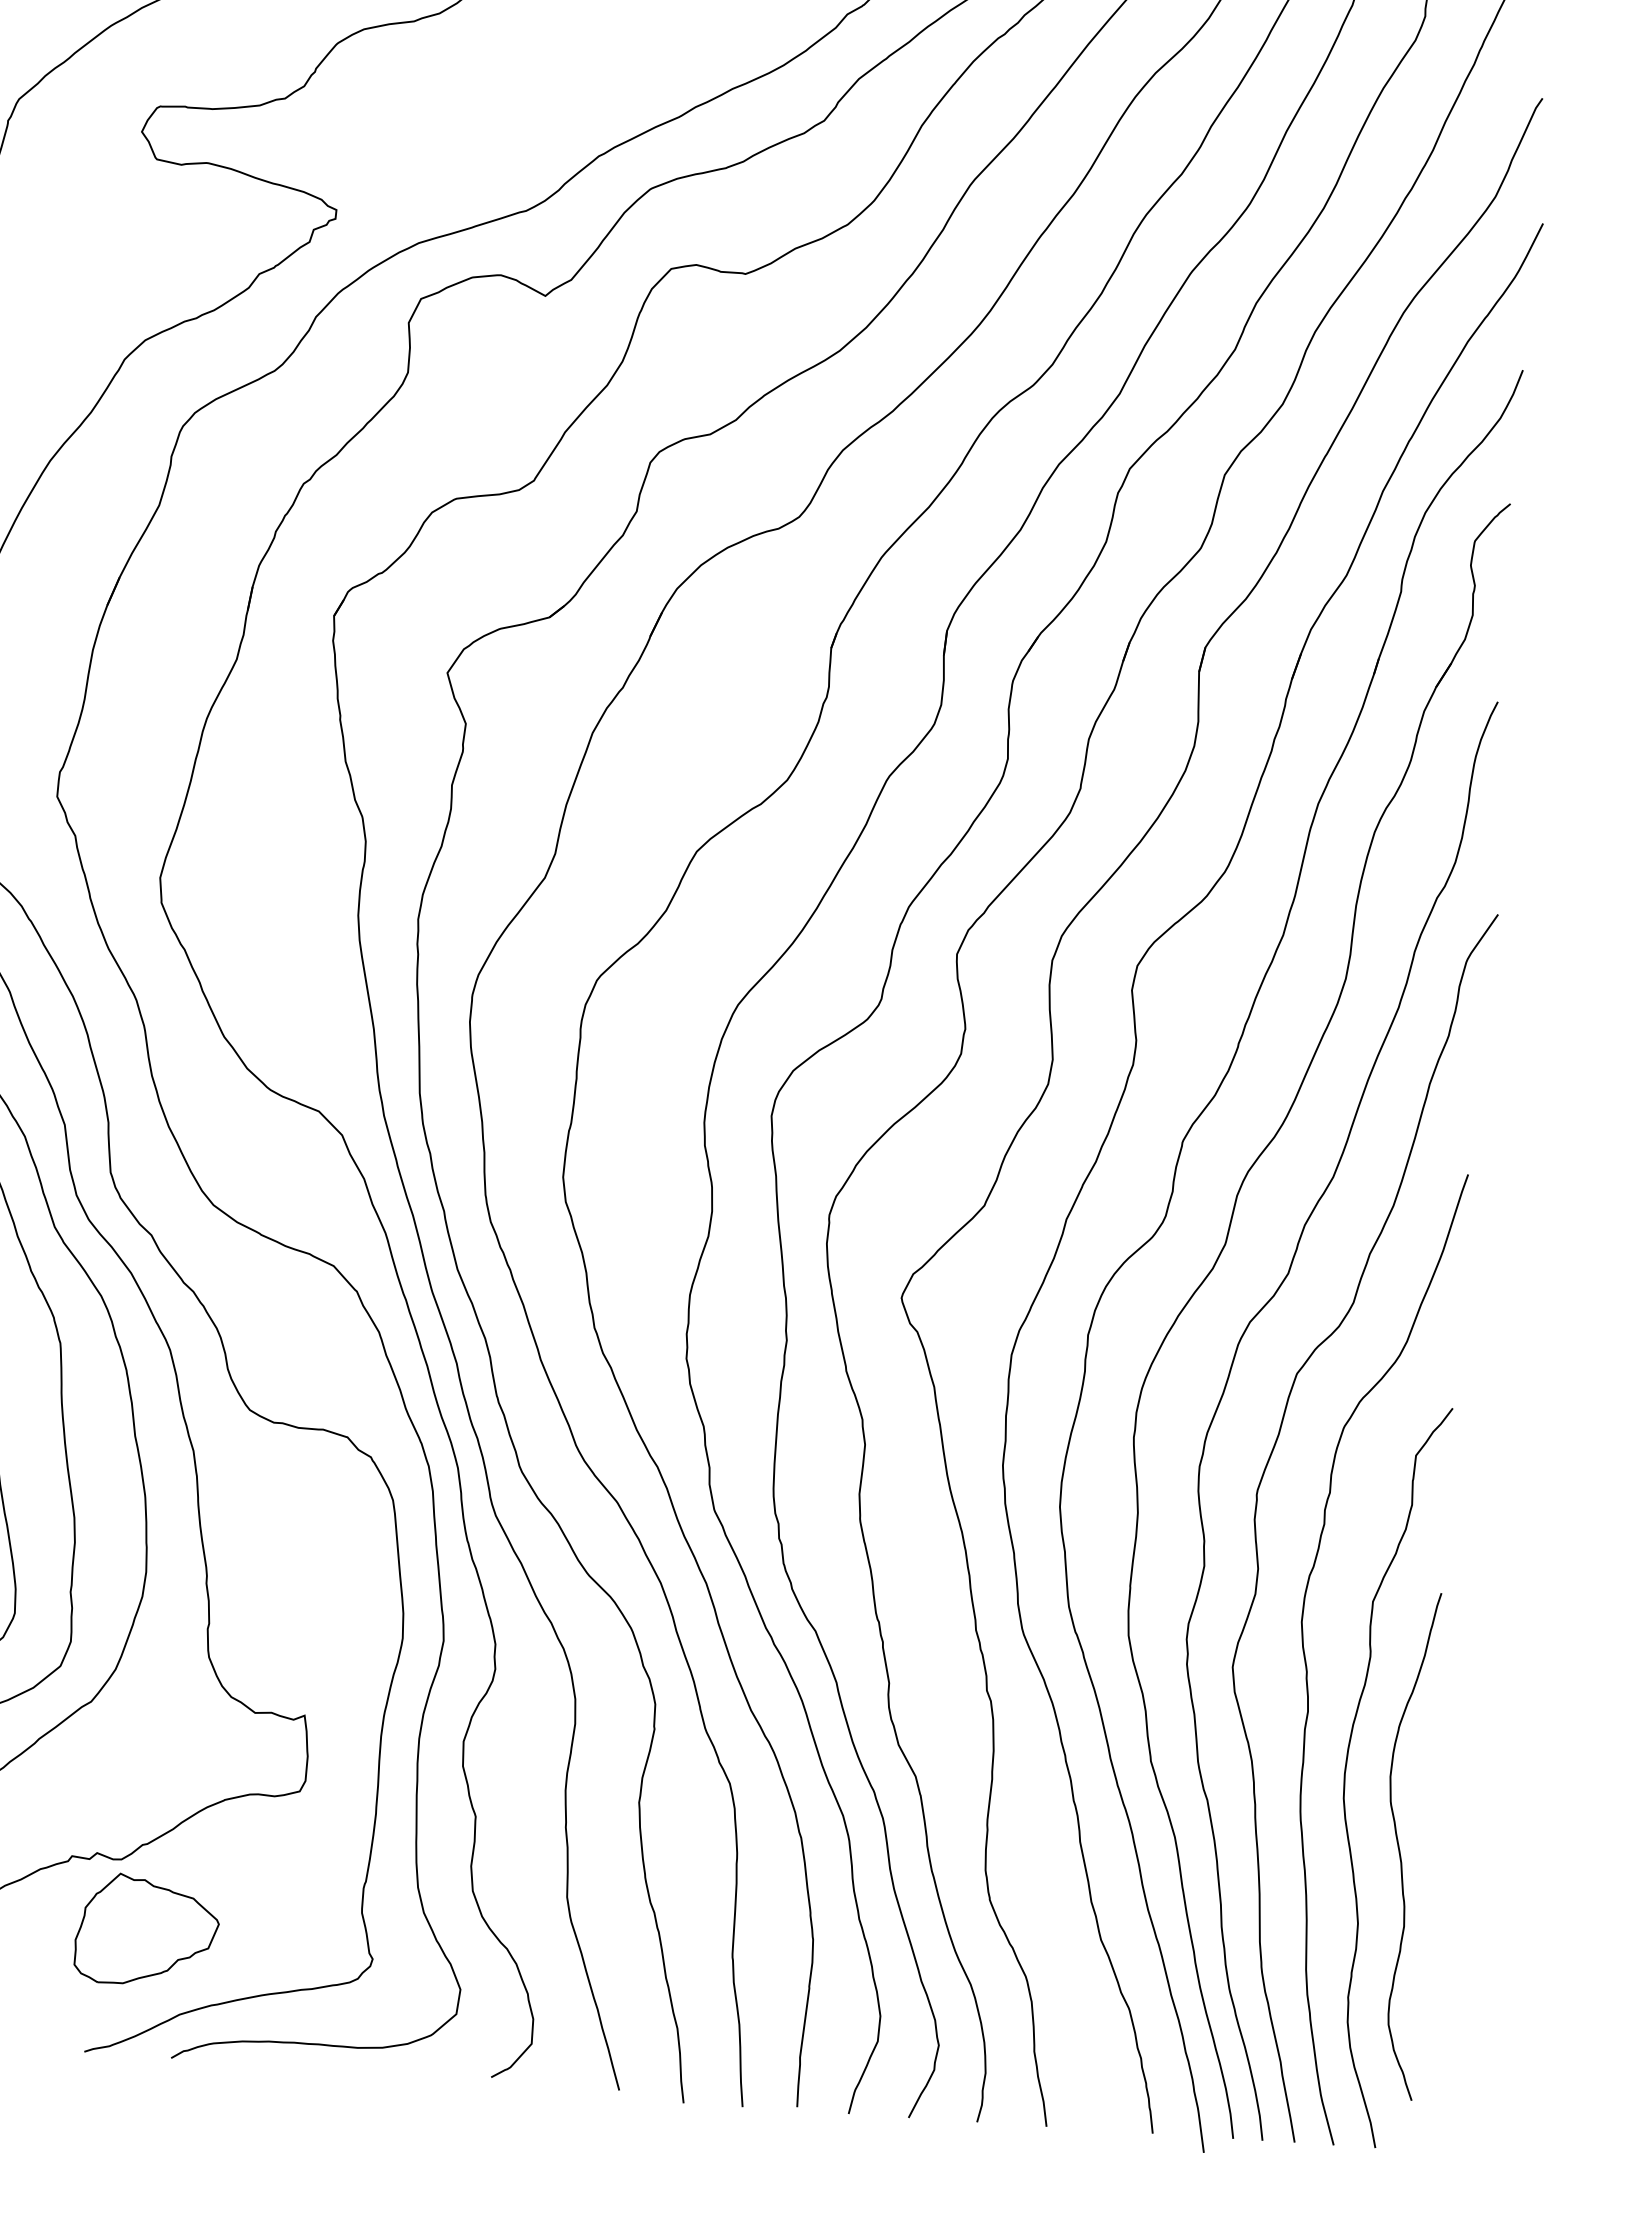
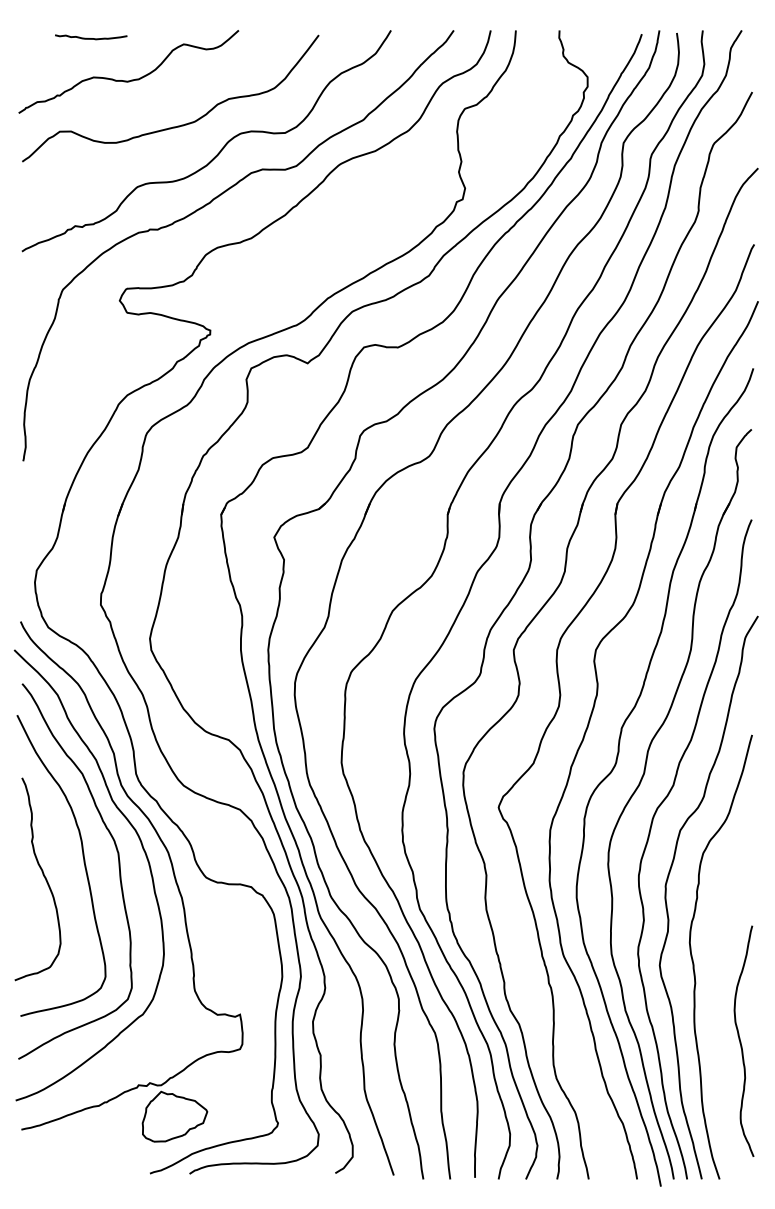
curve: (1349, 1763) -> (715, 1005), removed

